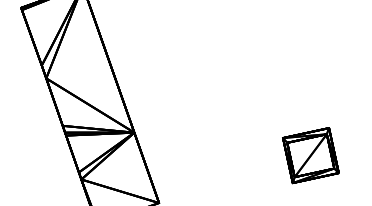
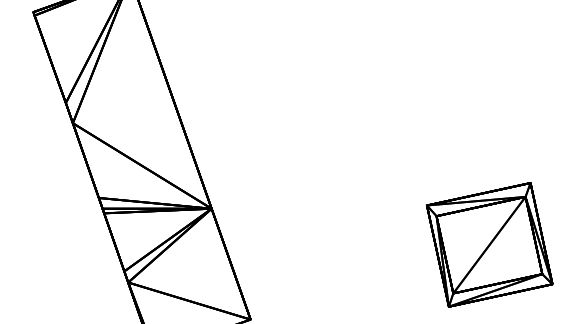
part: (310, 155) -> (489, 244), size x1.43

